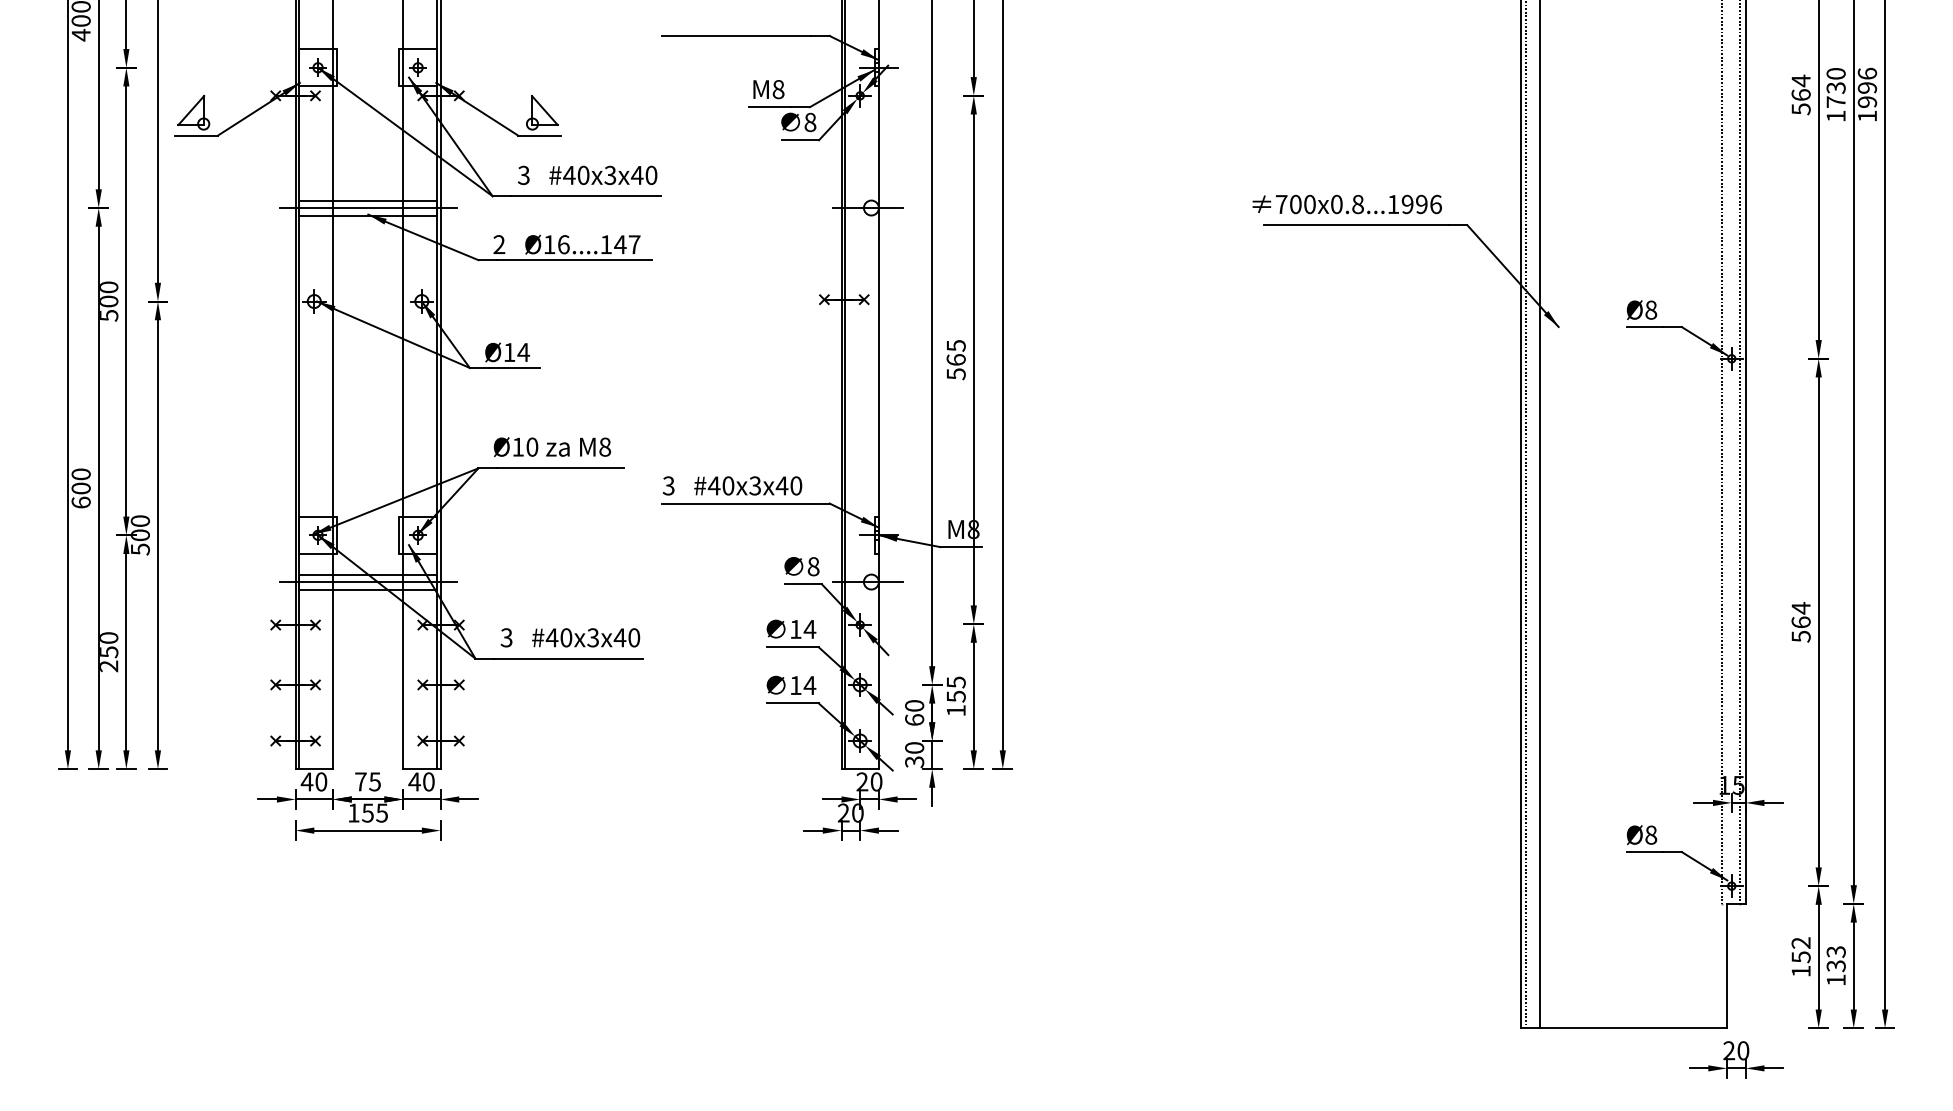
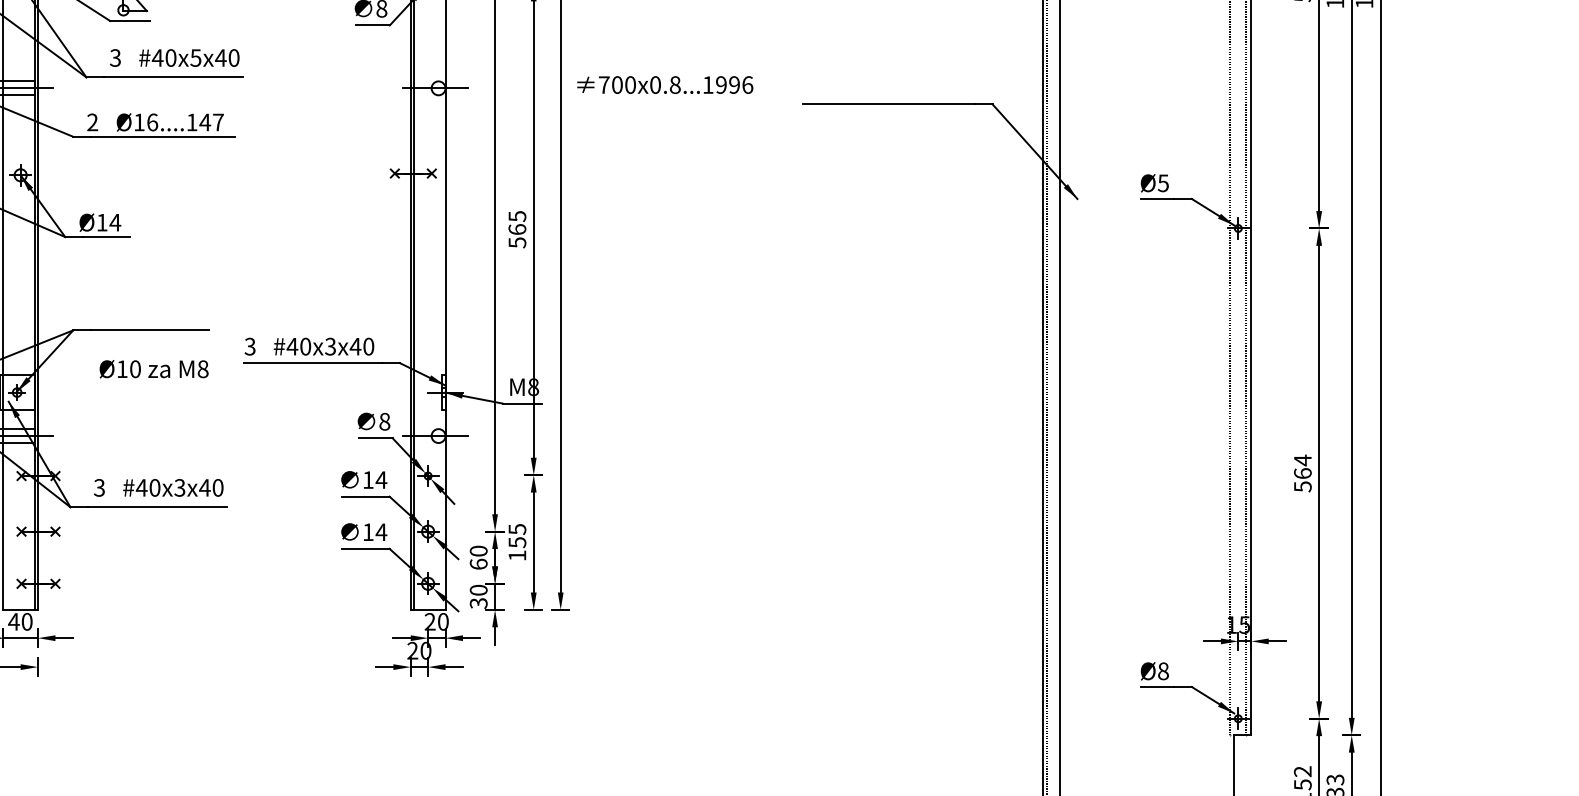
text: (610, 174) -> (196, 57), #40x3x40 -> #40x5x40
text: (1346, 204) -> (664, 85), moved
text: (1651, 309) -> (1163, 182), Ø8 -> Ø5
text: (552, 446) -> (154, 368), moved

